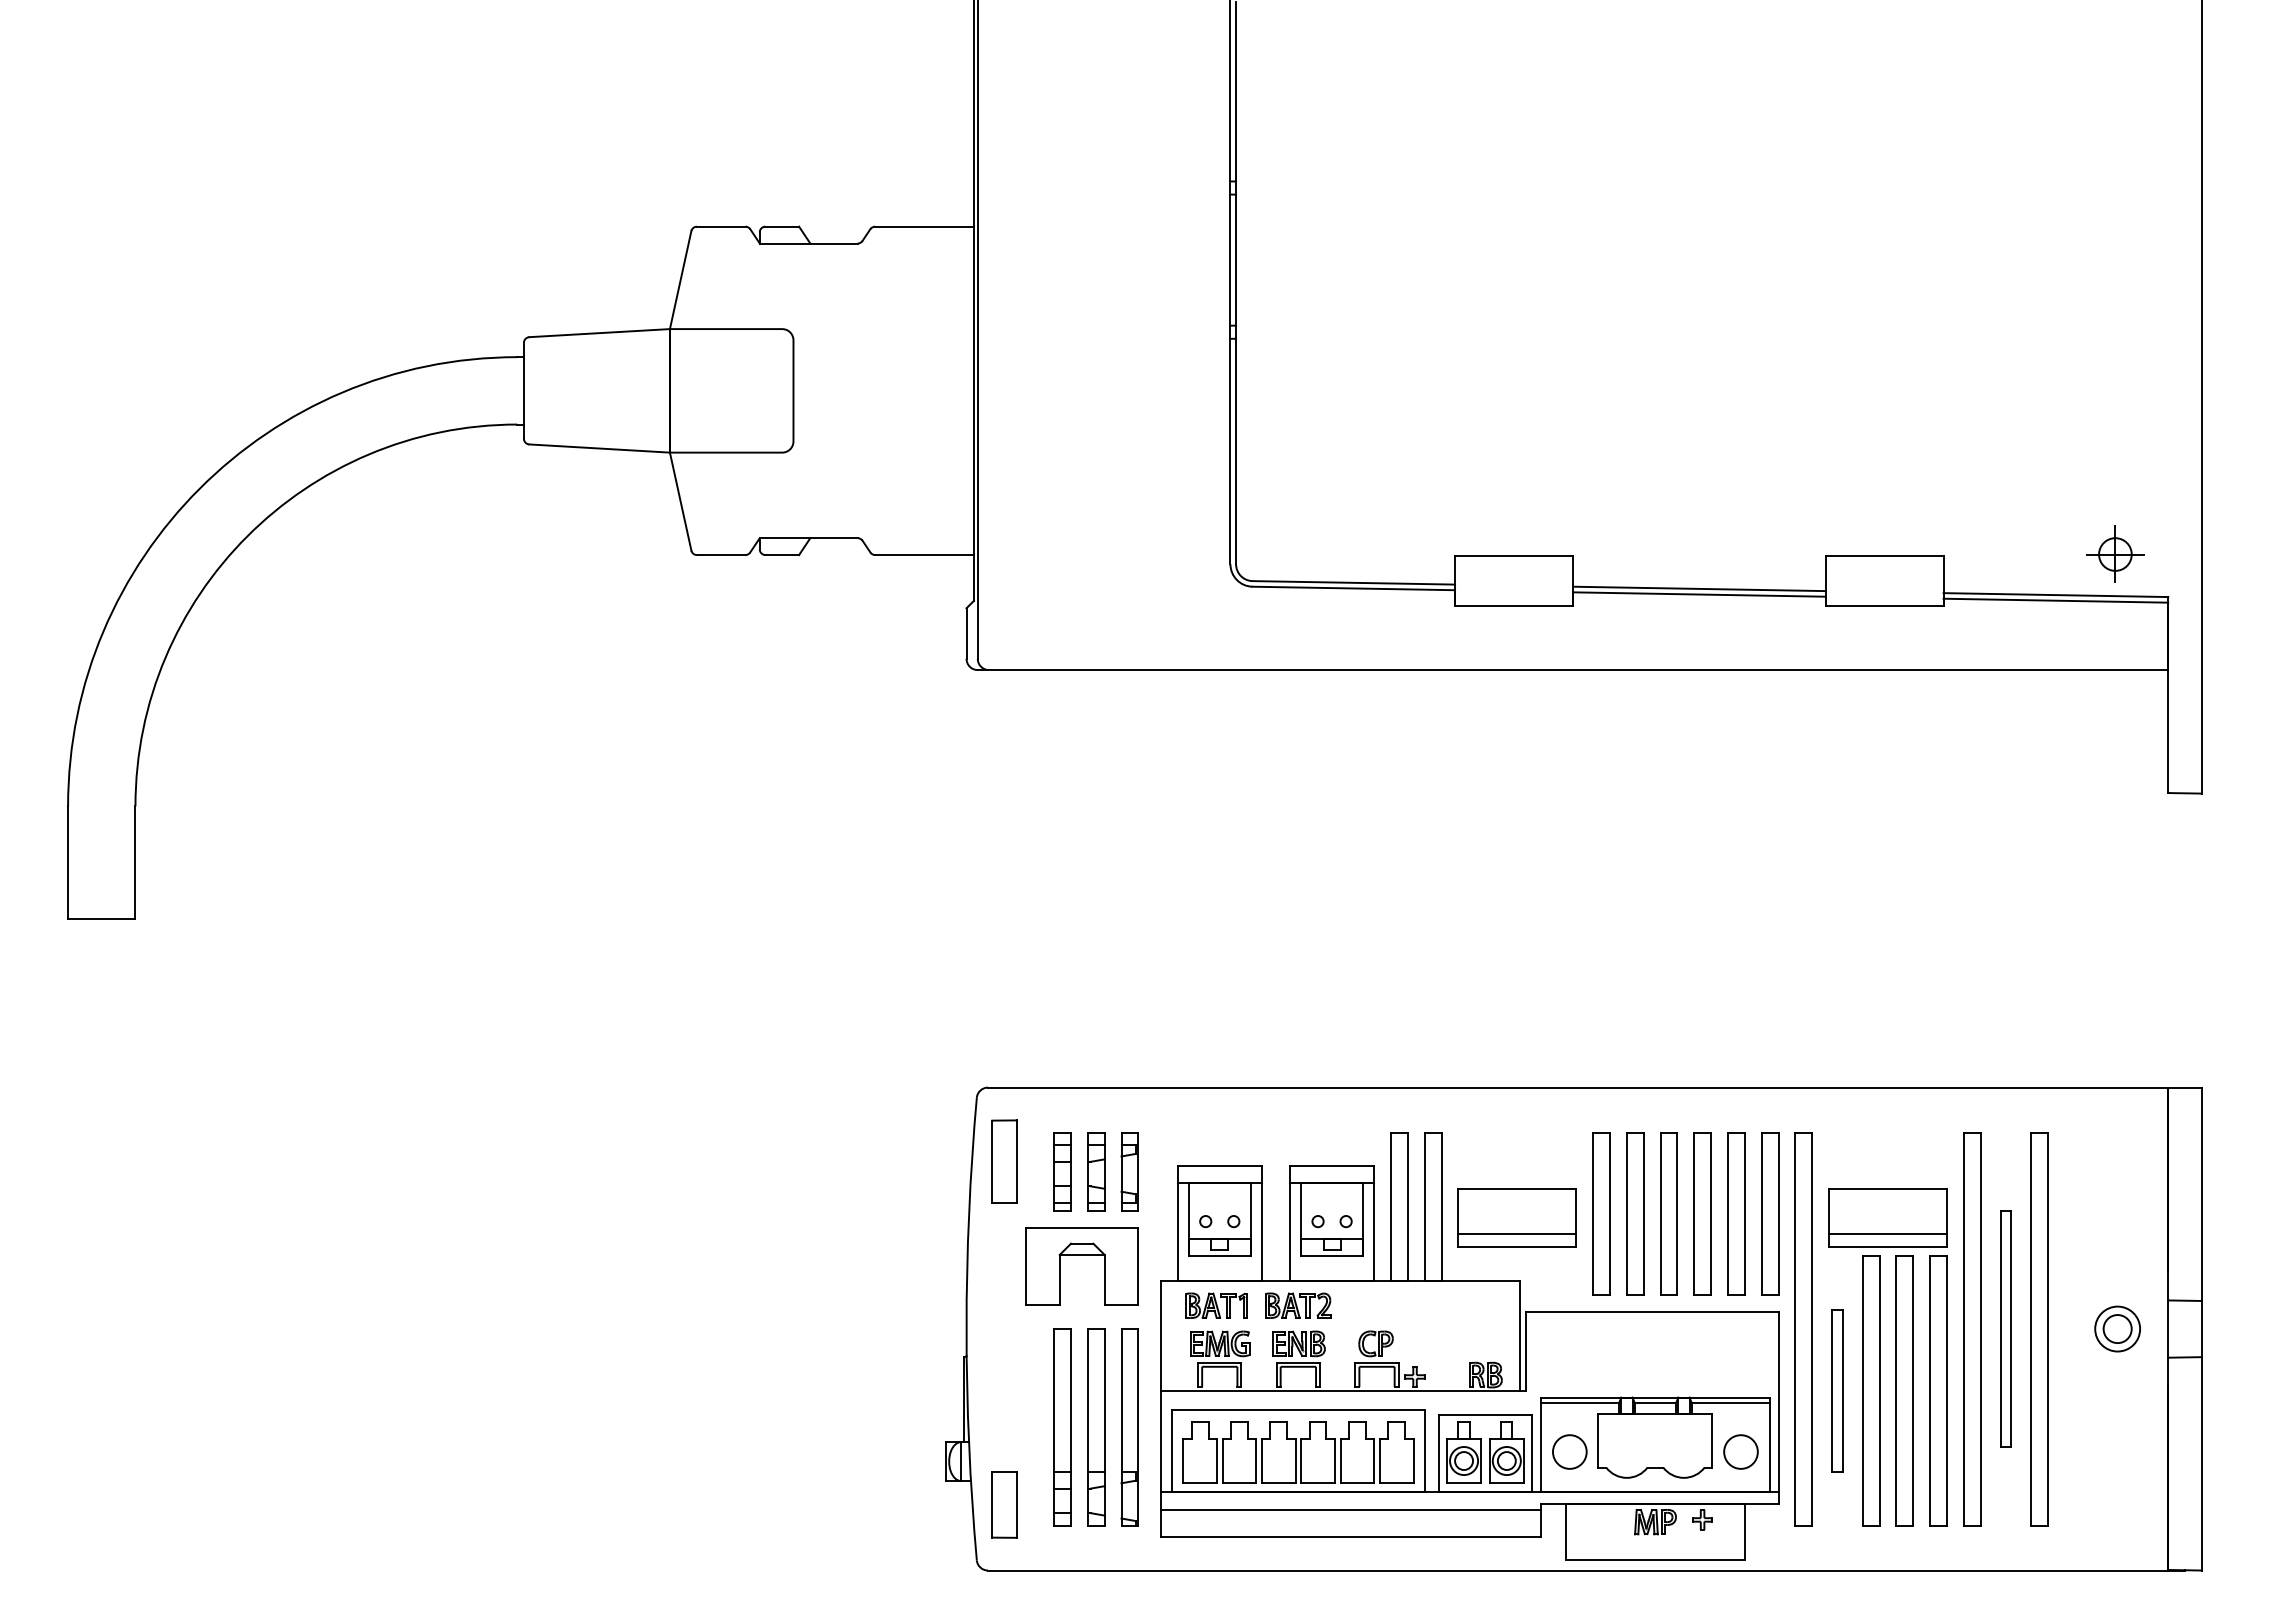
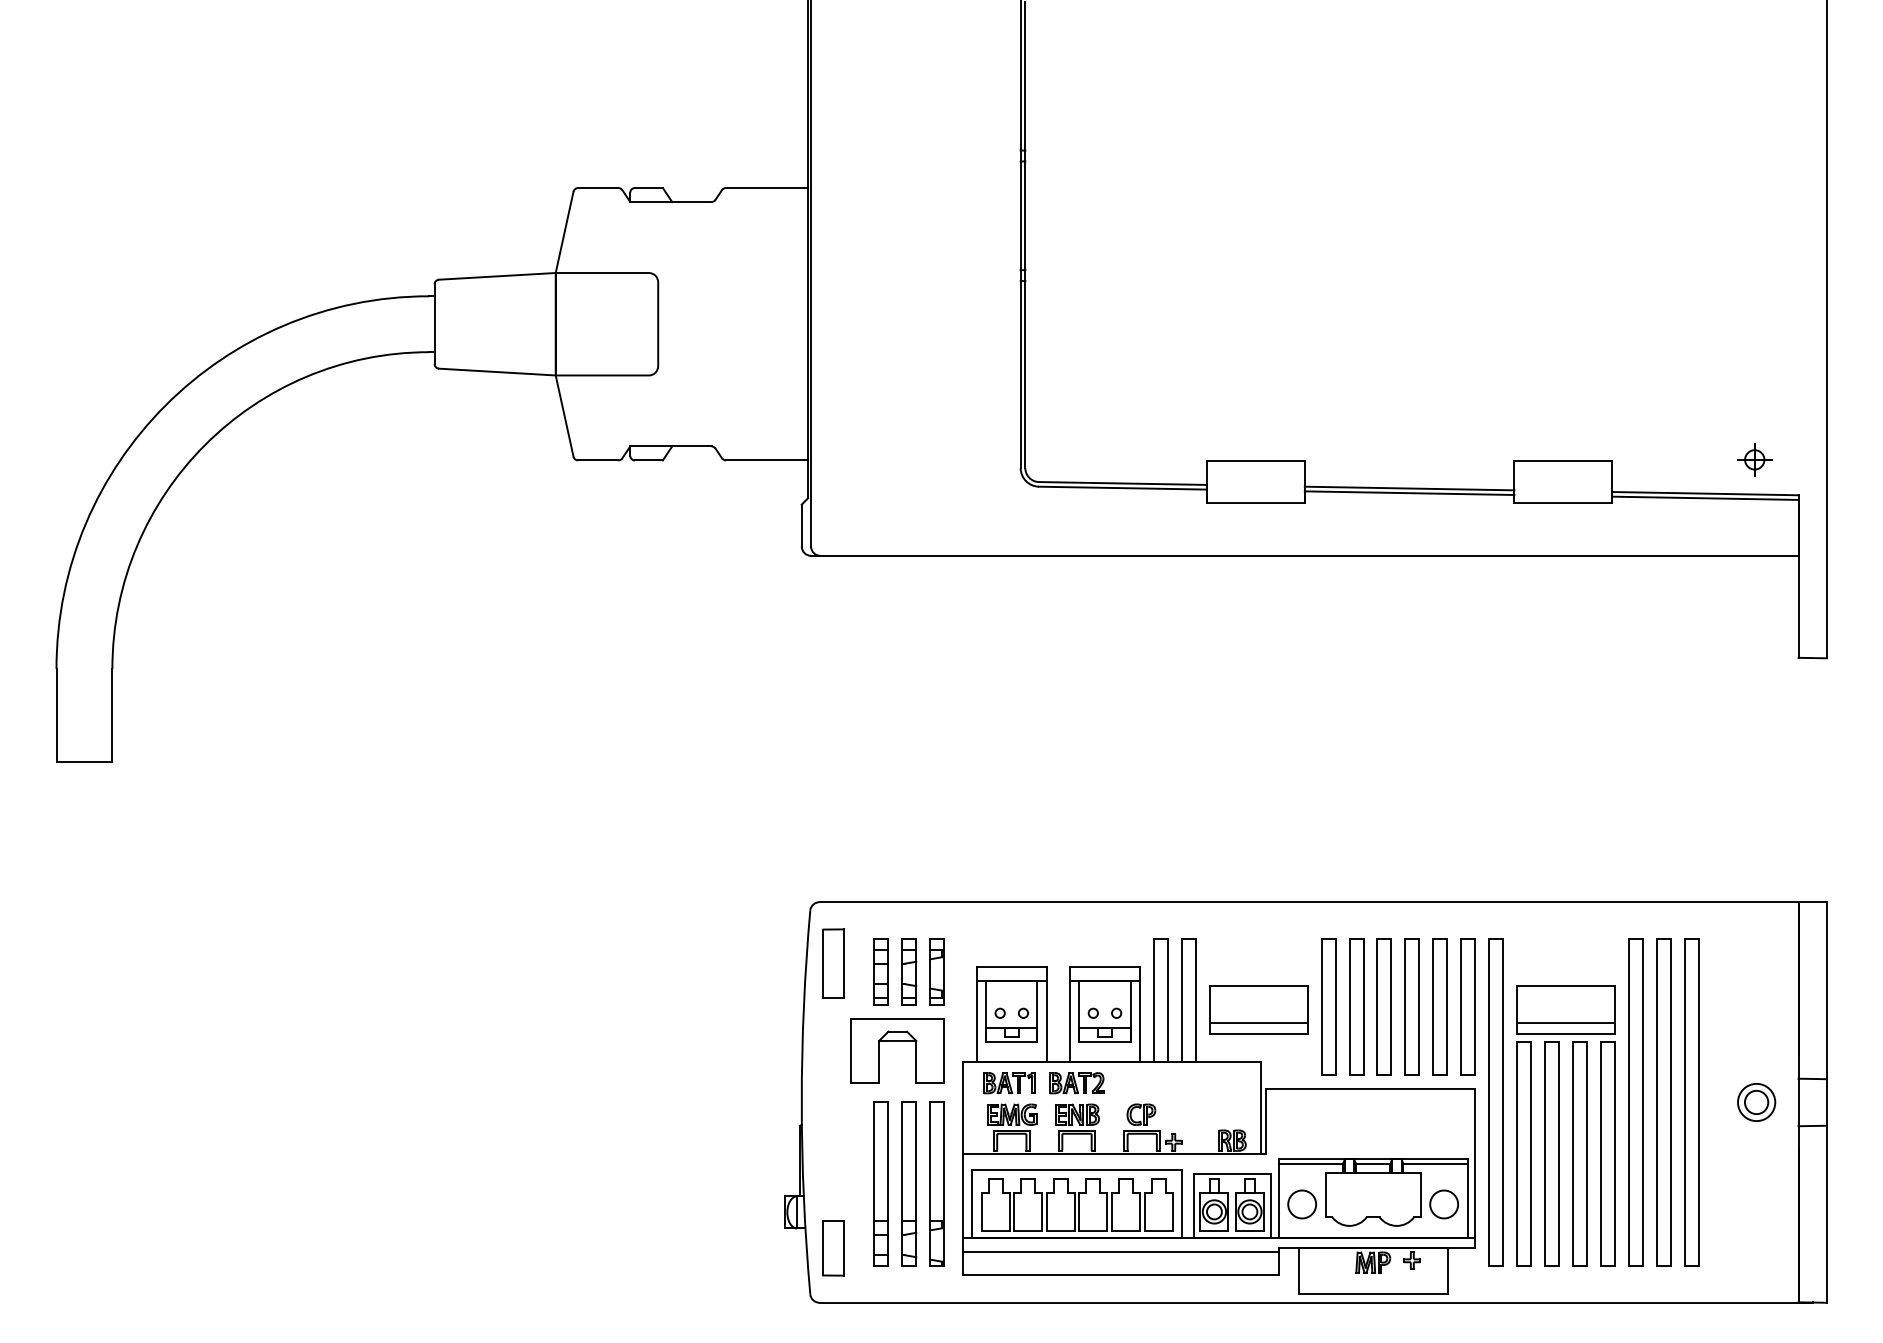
part: (2115, 553) -> (1754, 459), size x0.71
part: (2005, 1329) -> (1663, 1102), size x1.67
part: (1837, 1390) -> (1524, 1153), size x1.67

